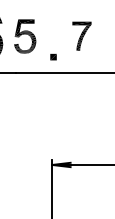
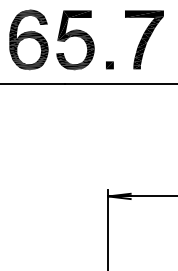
part: (81, 35) -> (144, 39), size x1.67
part: (25, 36) -> (75, 40), size x1.43

